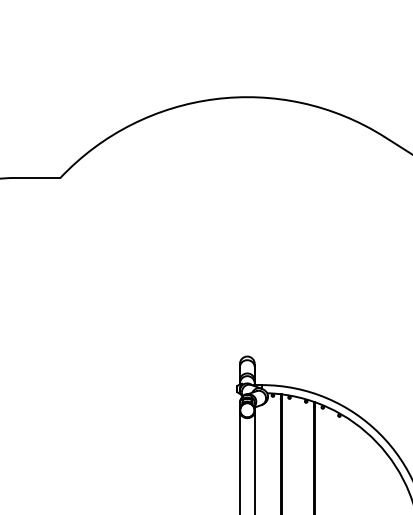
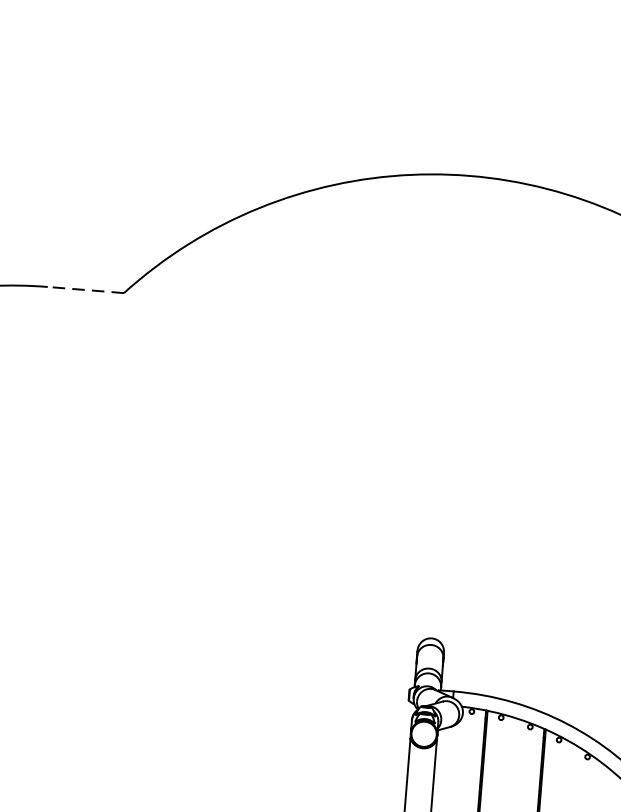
line: (38, 177) -> (85, 289), solid -> dashed

